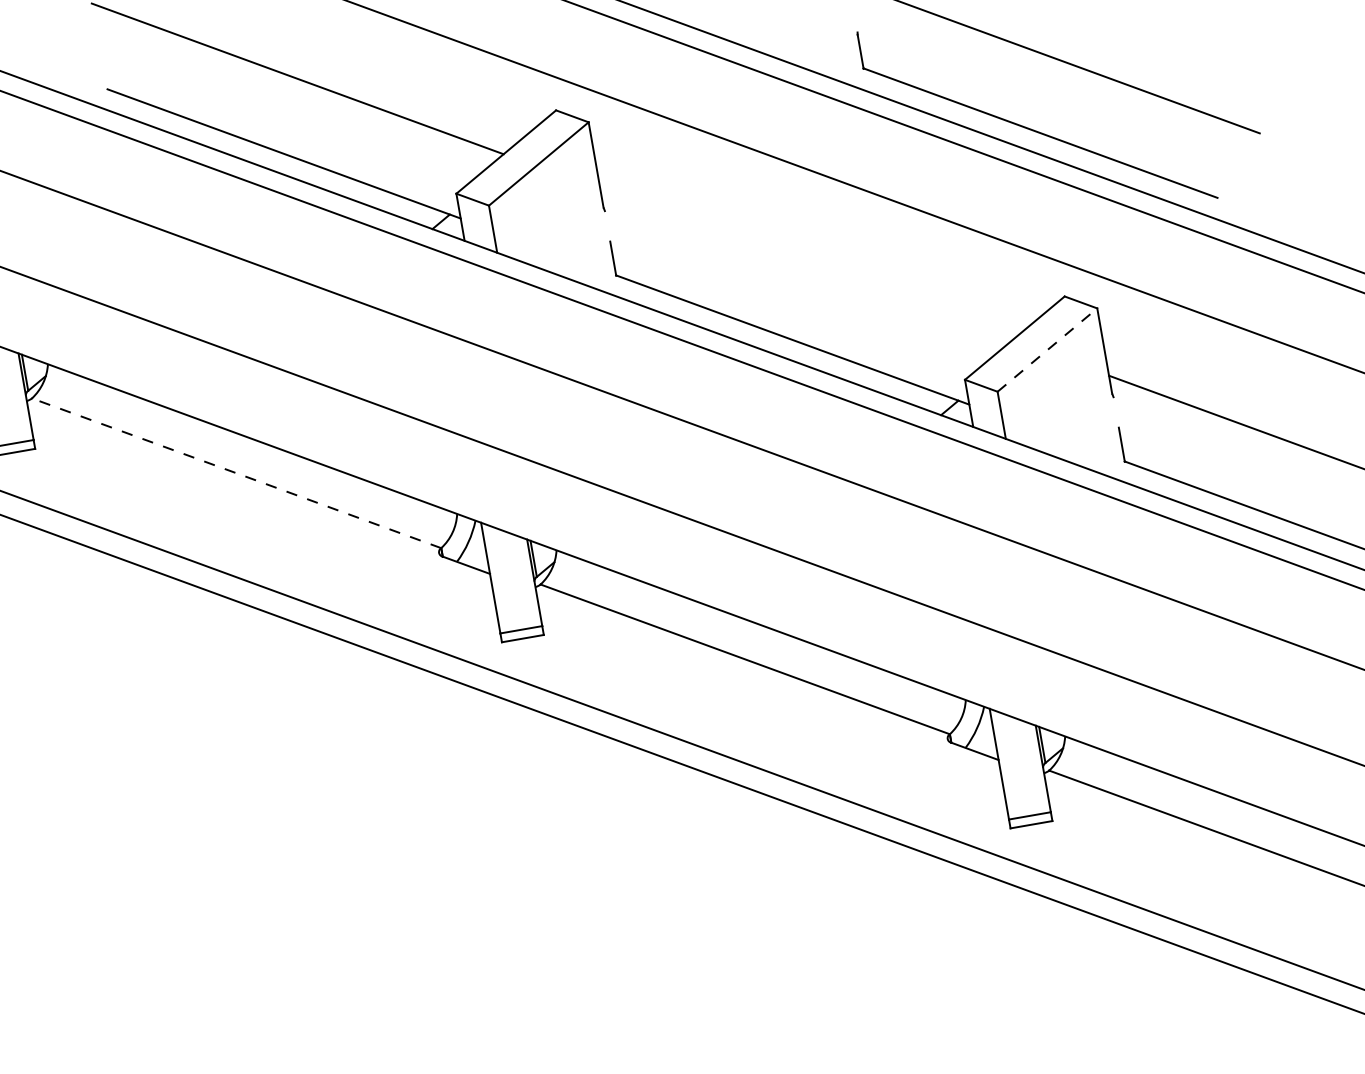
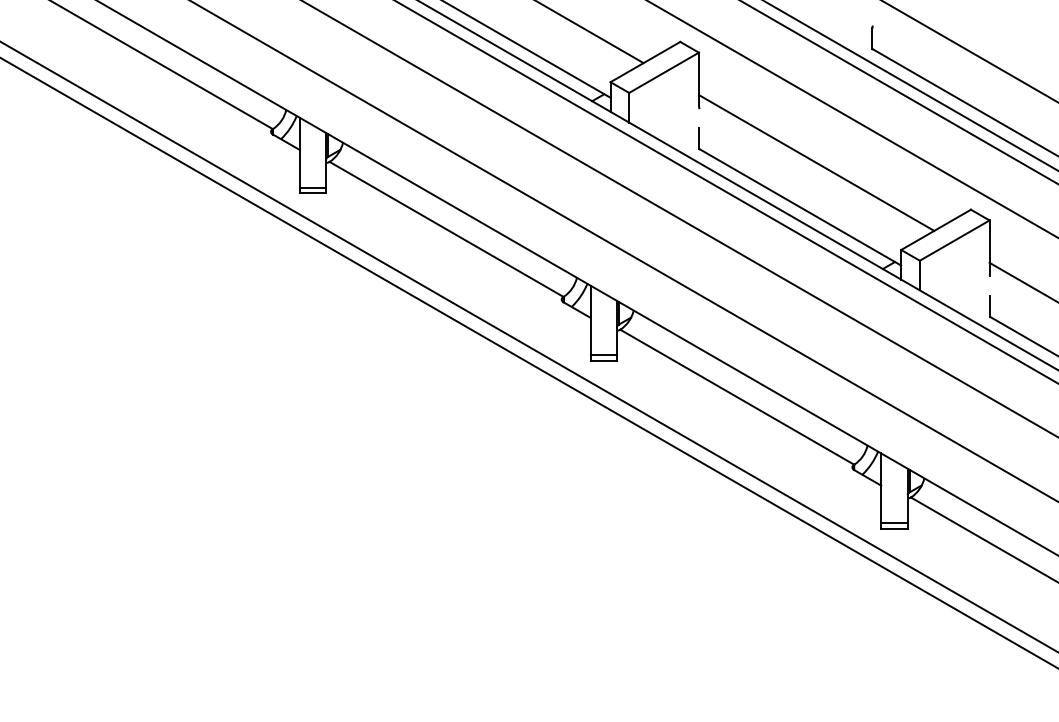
line: (806, 264) -> (816, 162), added
line: (1048, 349) -> (955, 240), dashed -> solid
line: (236, 473) -> (446, 229), dashed -> solid

